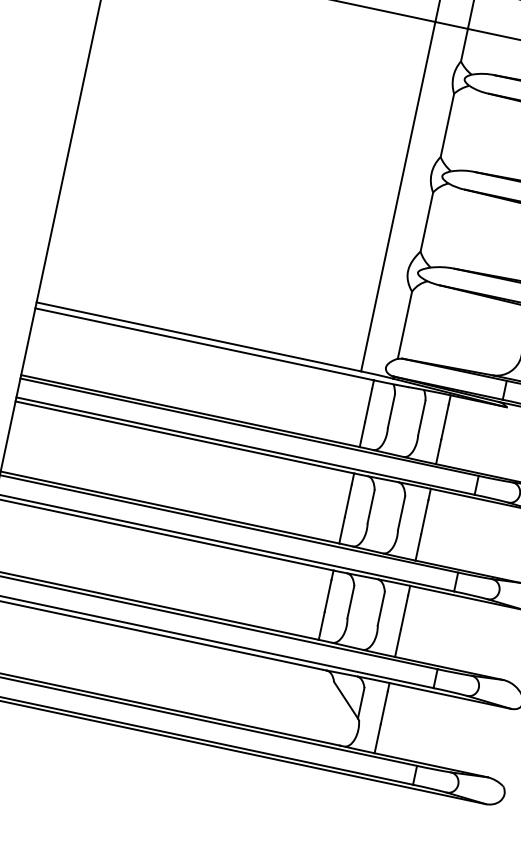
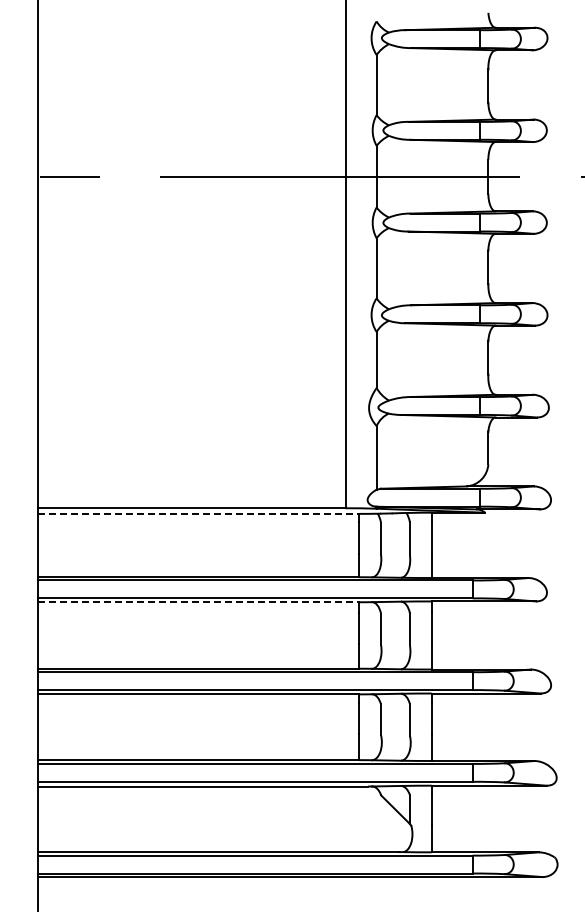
line: (204, 343) -> (198, 513), solid -> dashed
line: (184, 437) -> (198, 602), solid -> dashed

